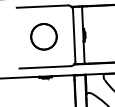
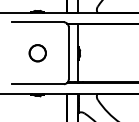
circle: (43, 37) -> (37, 53), size x0.62

